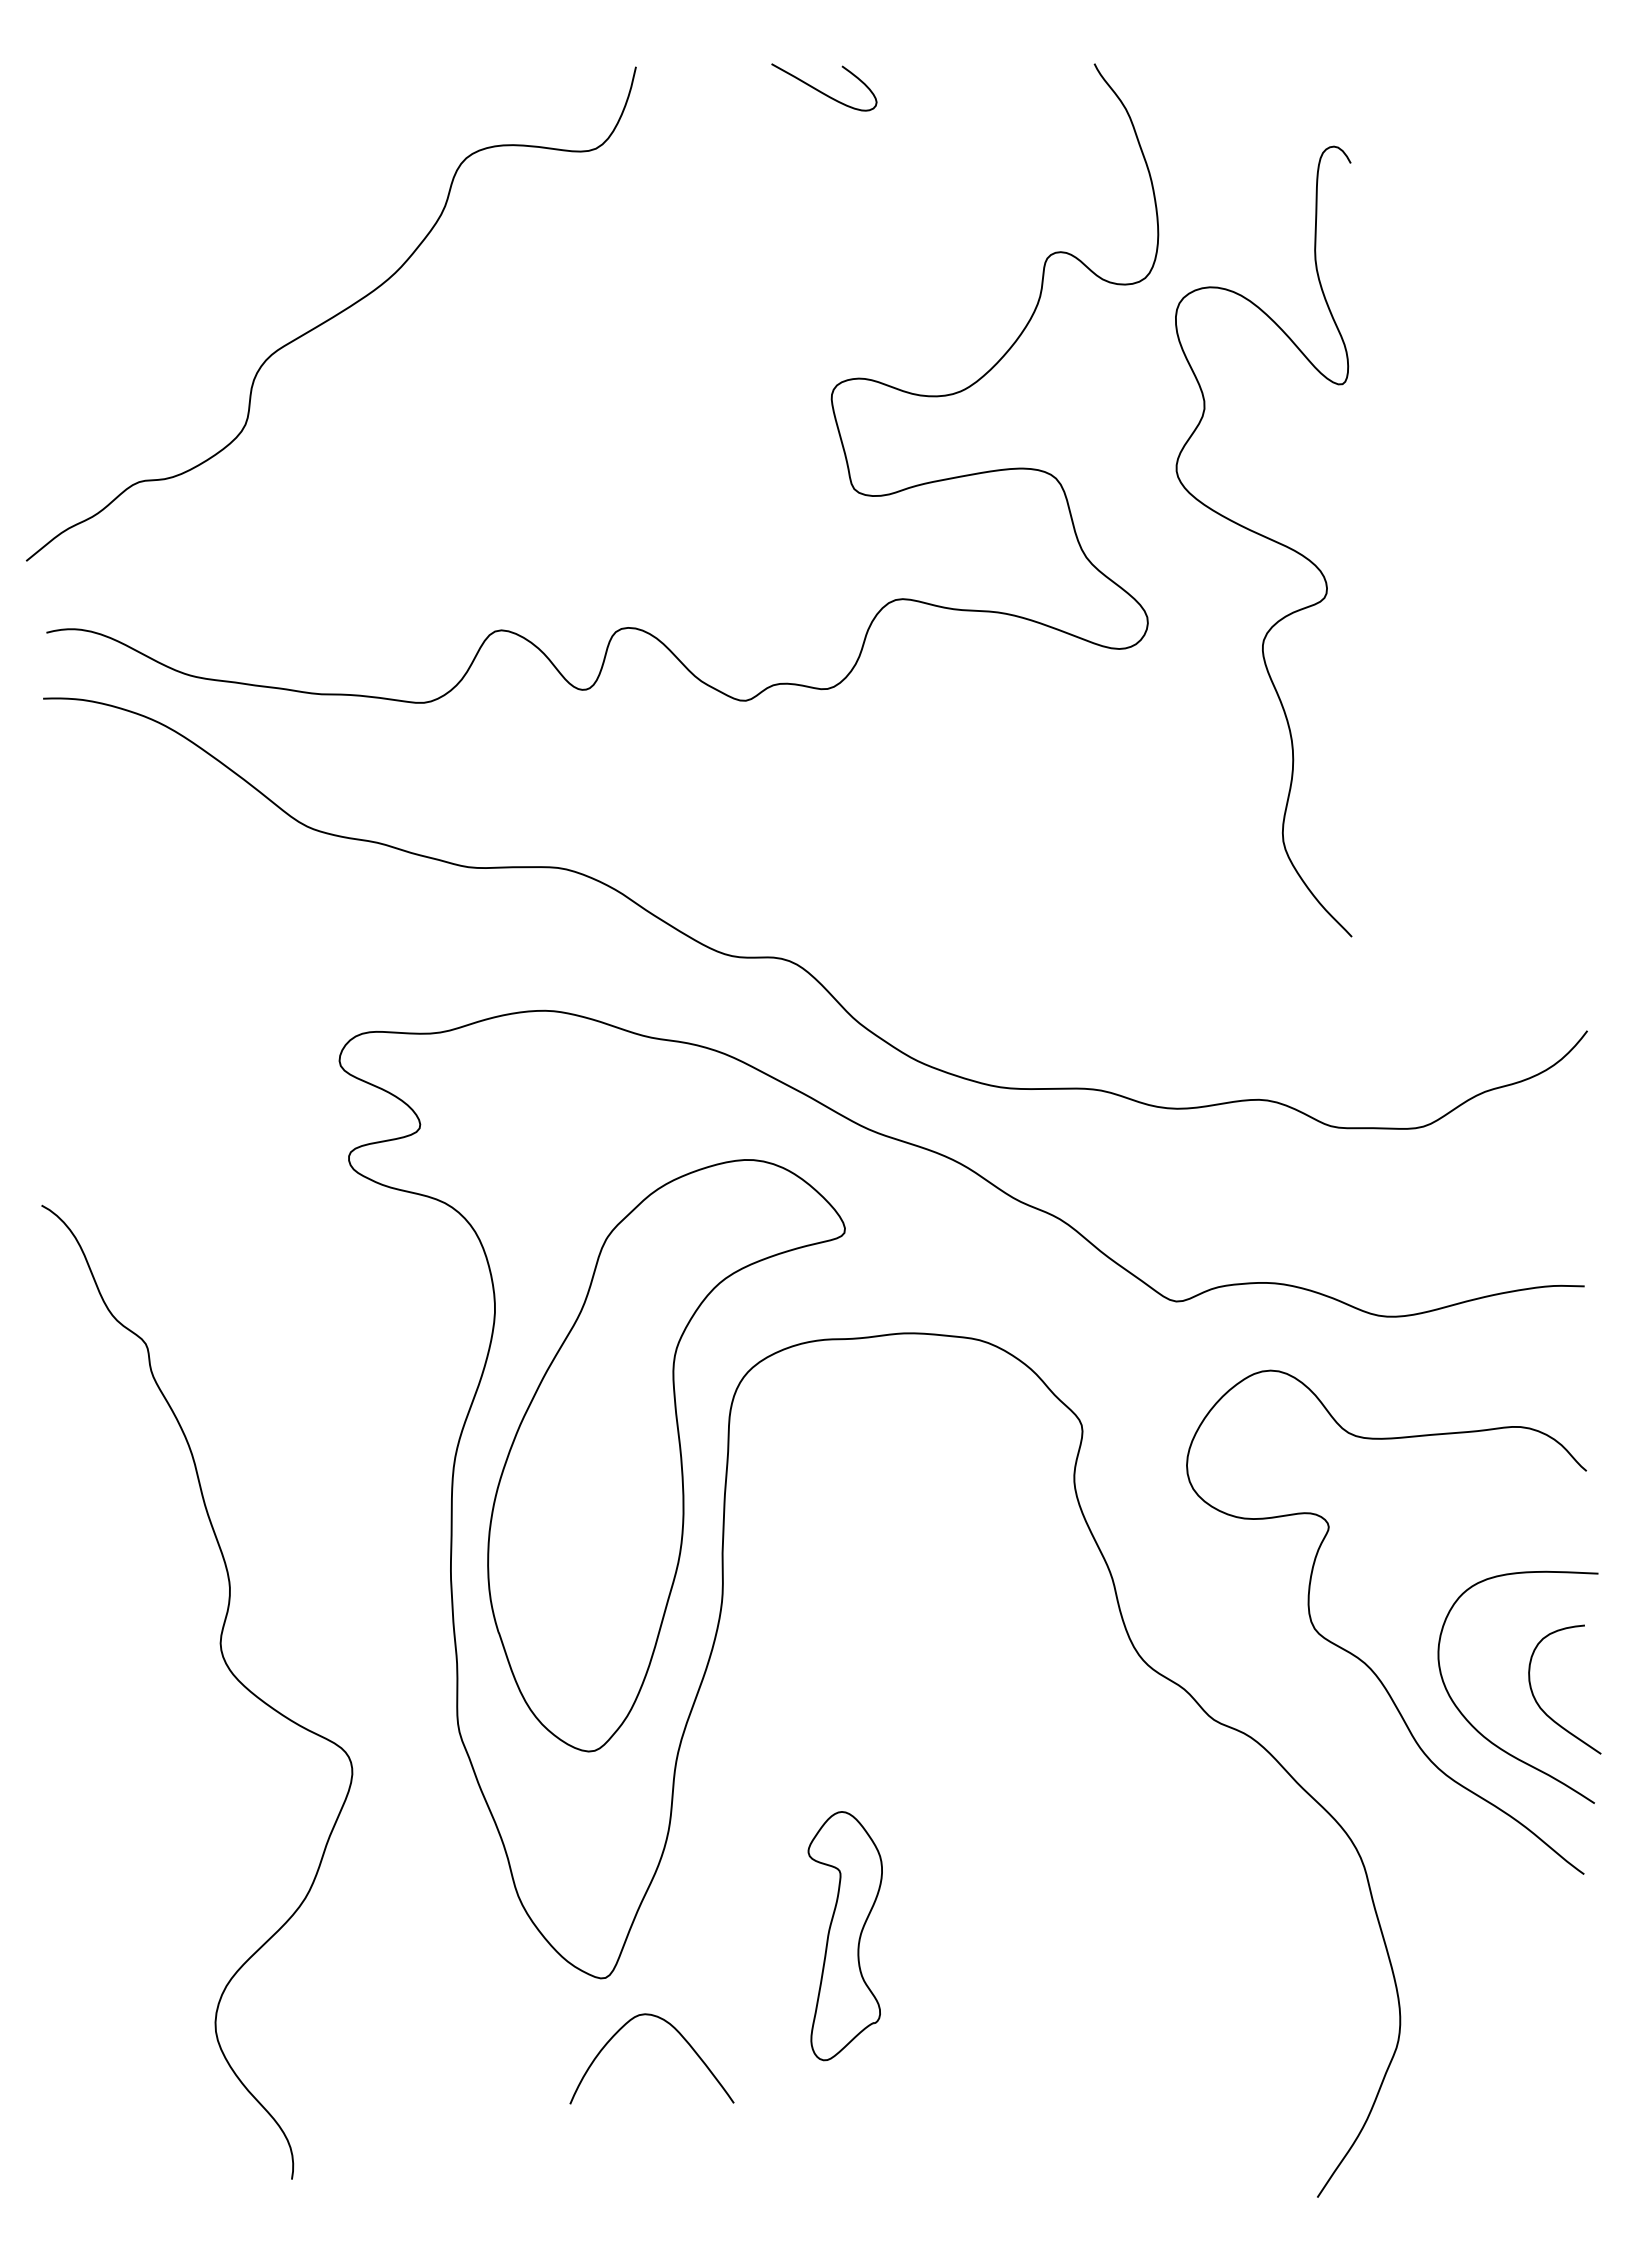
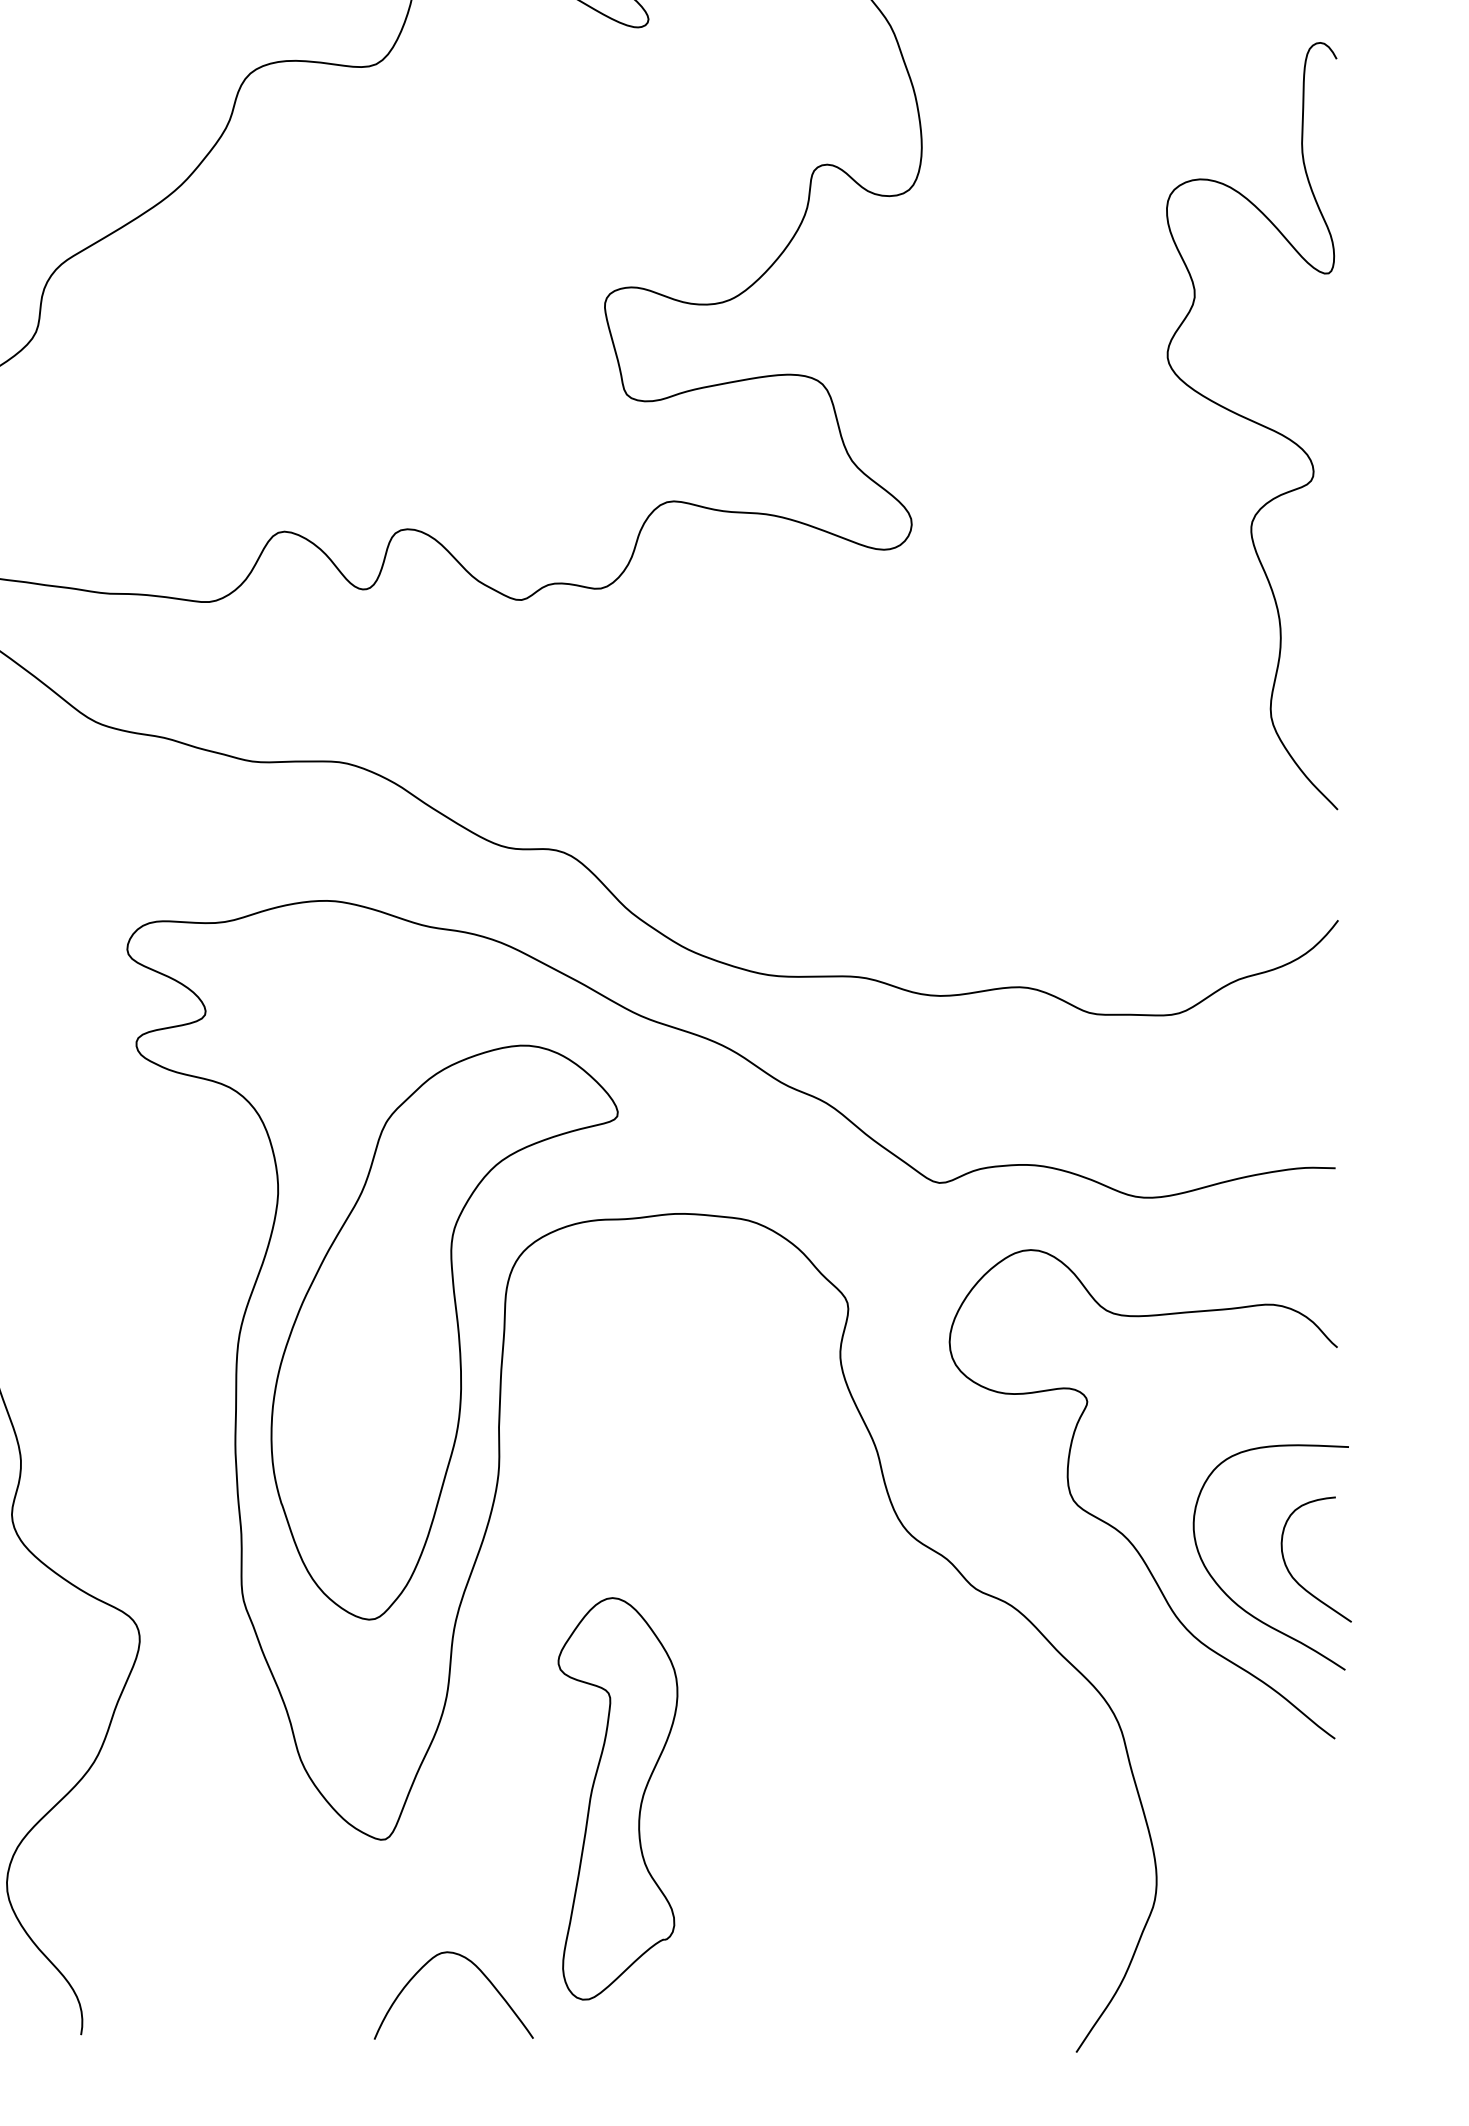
curve: (1265, 538) -> (1253, 423), moved
part: (845, 1935) -> (618, 1798), size x1.67
curve: (677, 2032) -> (478, 1969), moved

